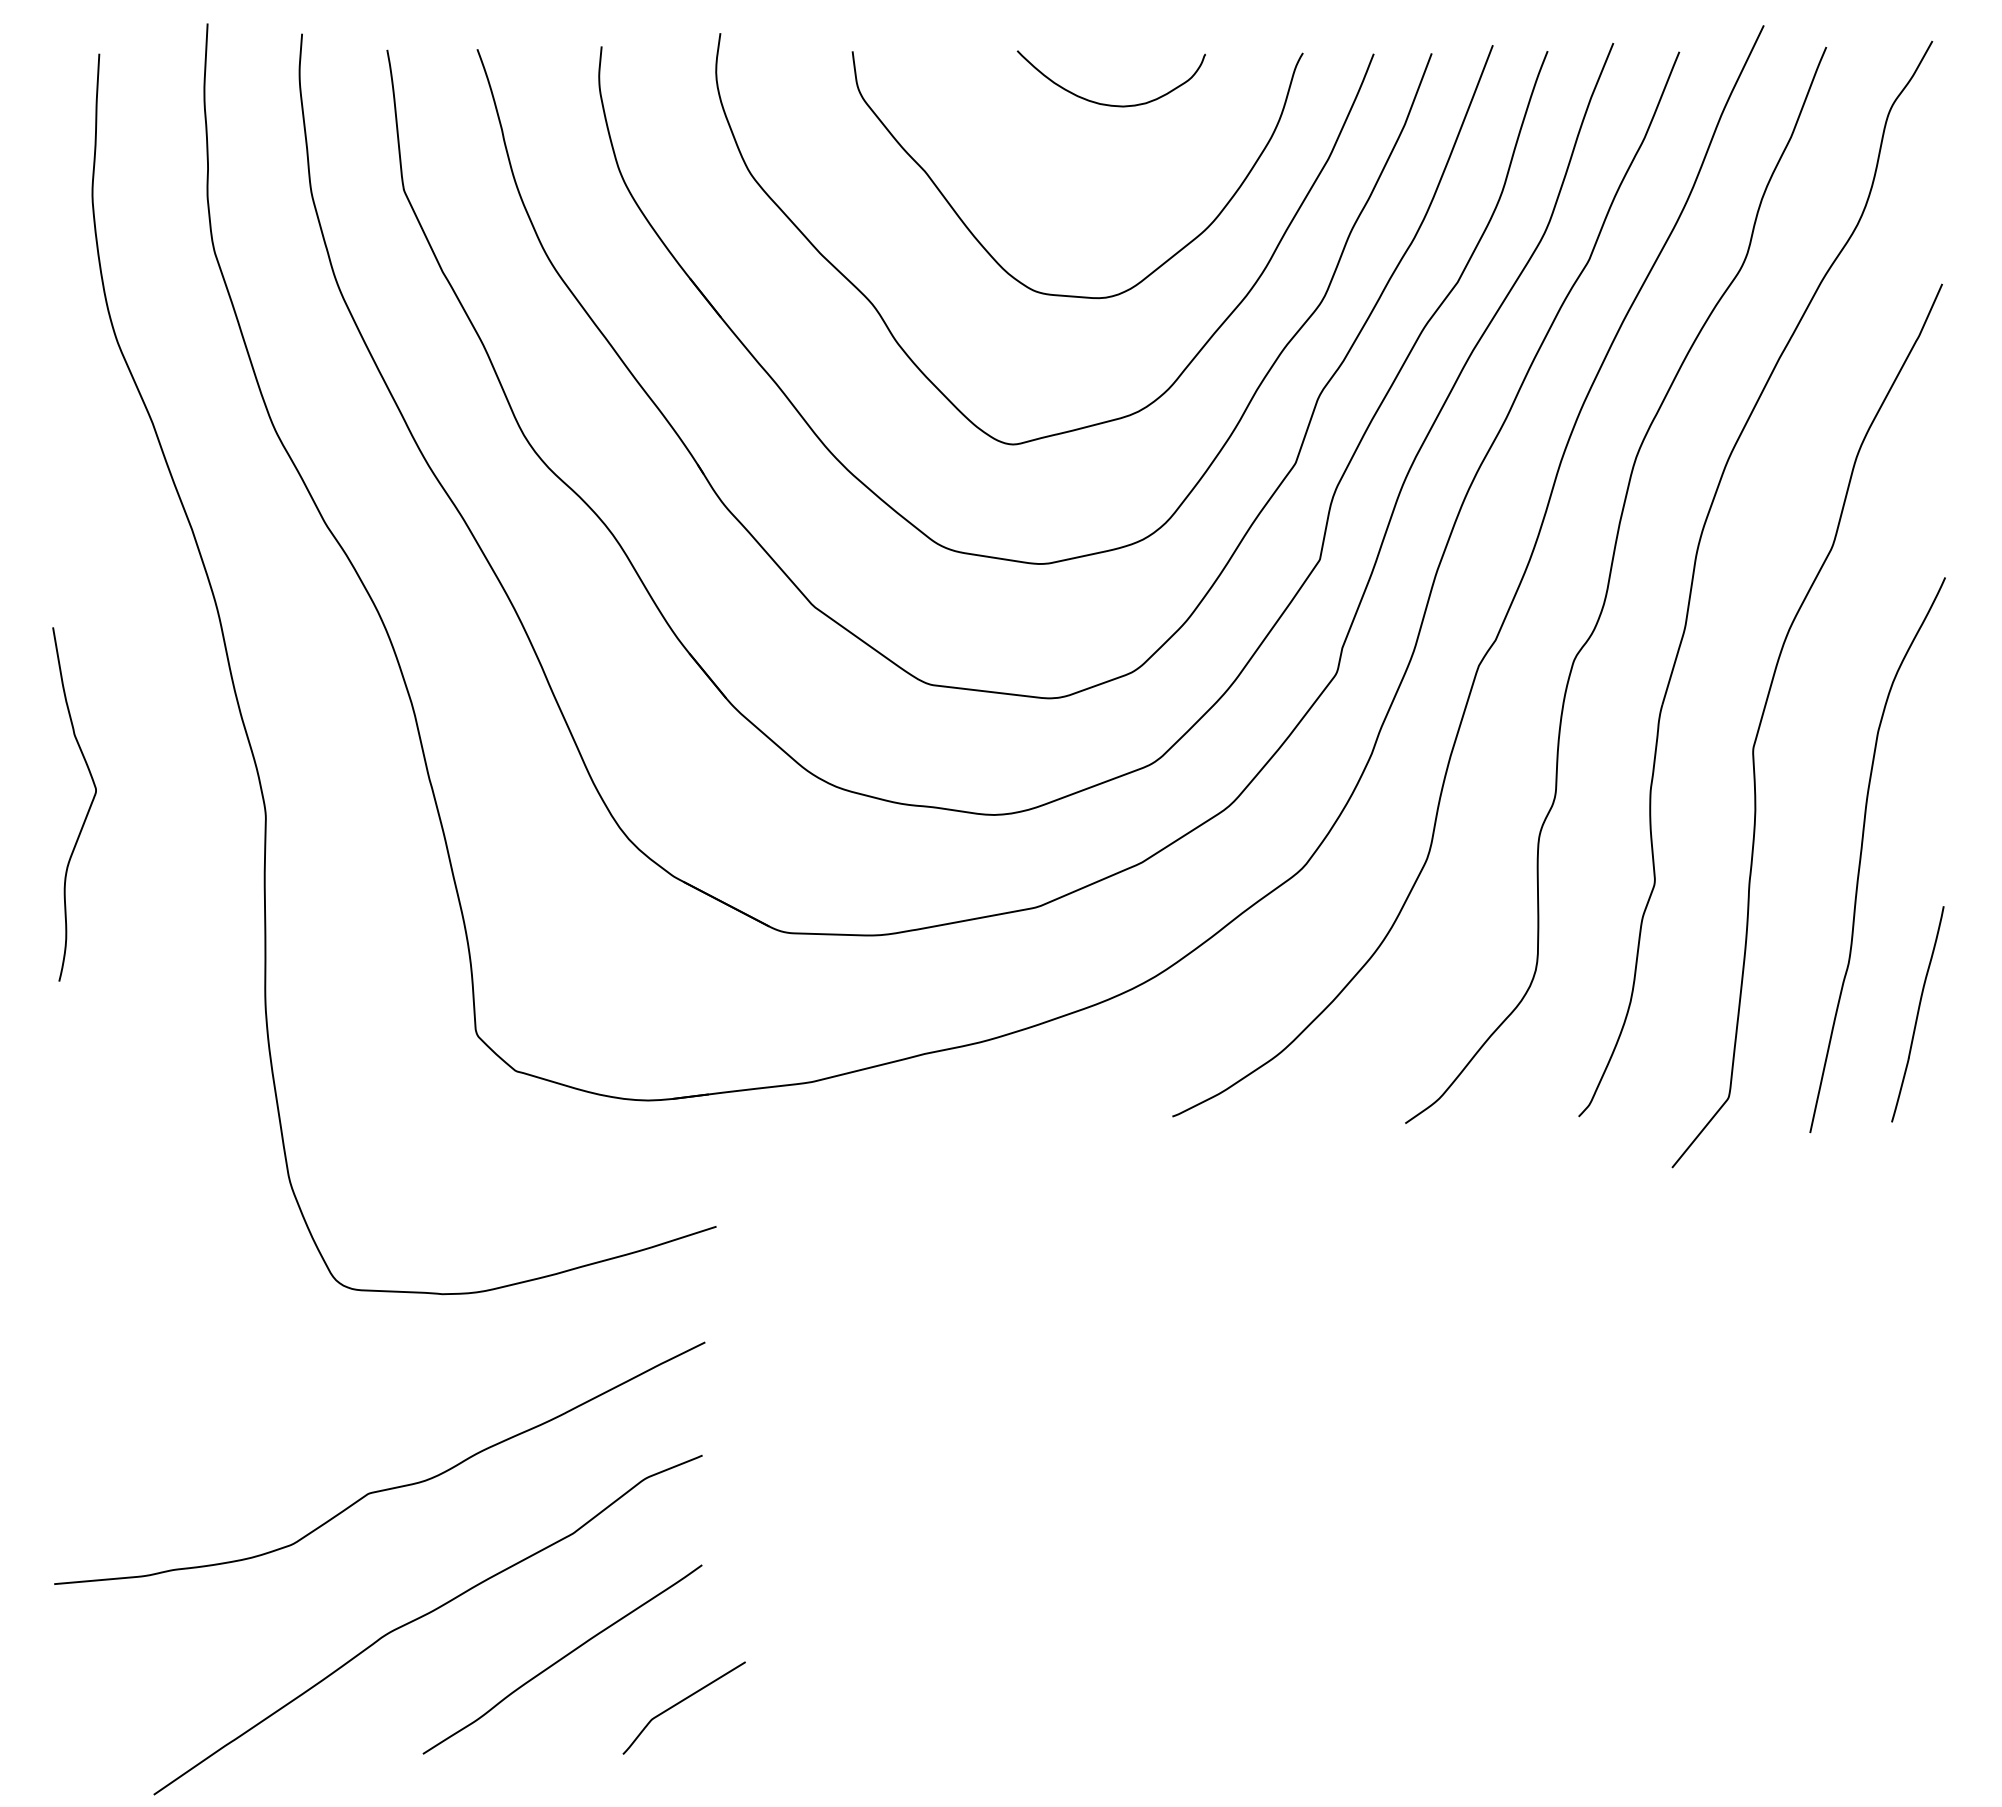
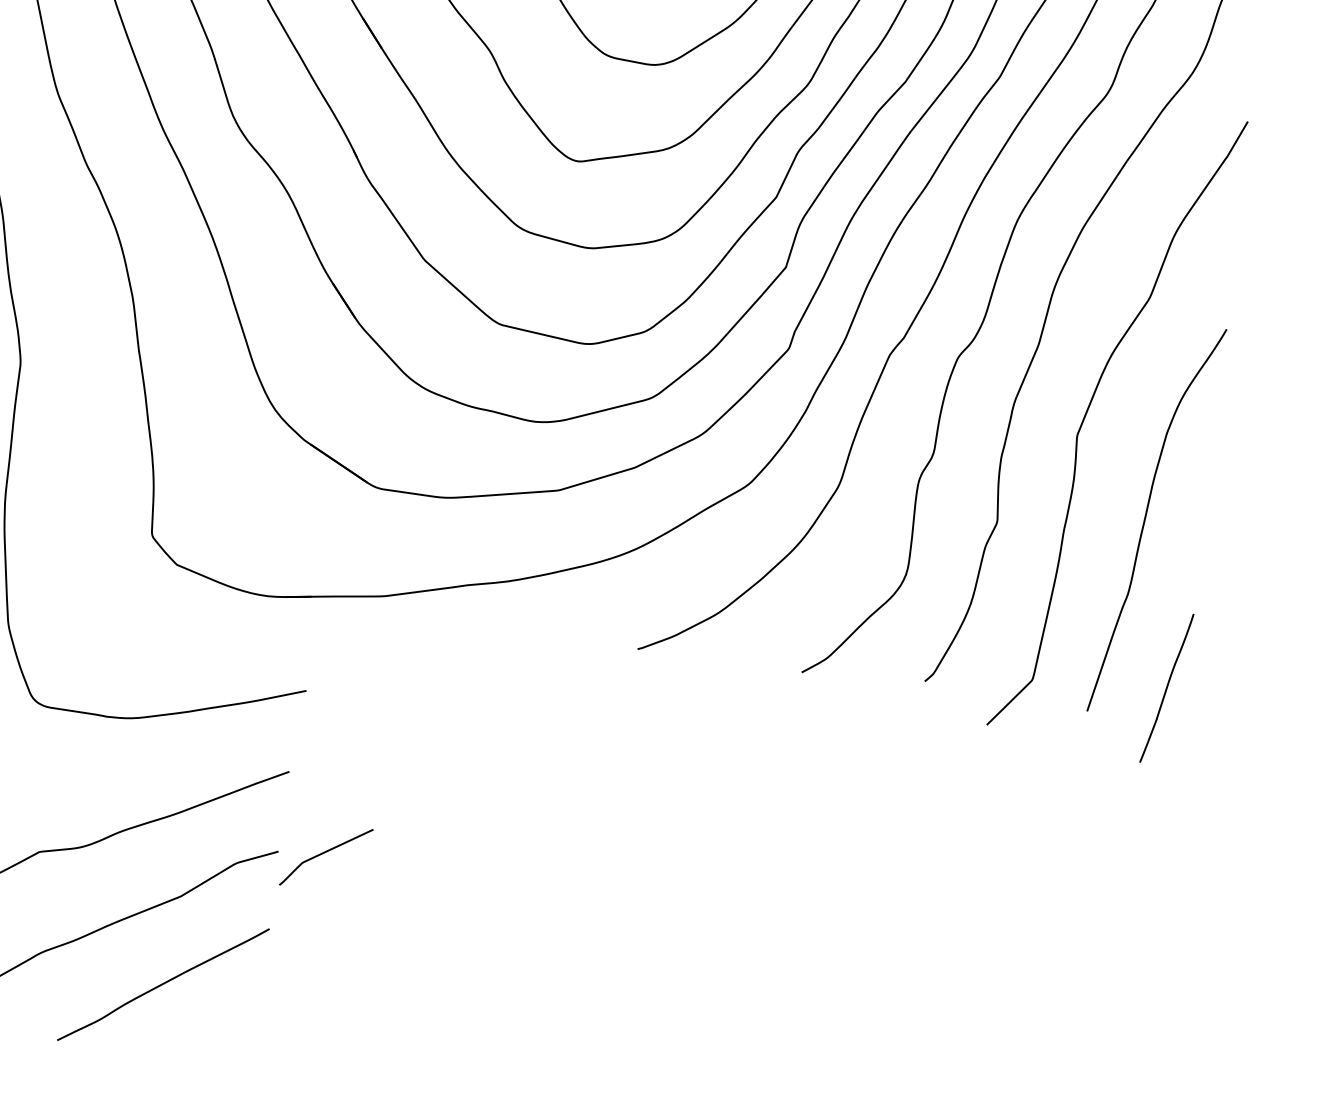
curve: (1917, 1014) -> (1166, 688), moved
curve: (681, 1702) -> (324, 853), moved

